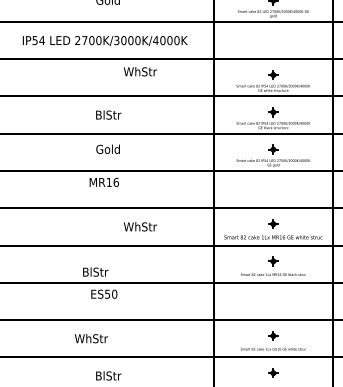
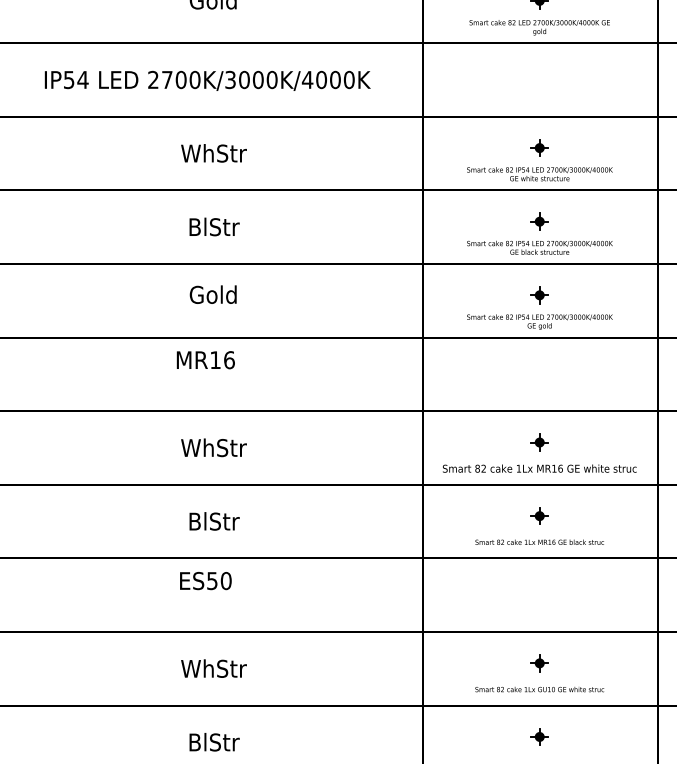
text: (140, 71) -> (214, 152), moved
text: (140, 226) -> (214, 447), moved
text: (95, 271) -> (214, 520), moved
text: (90, 338) -> (212, 668), moved

